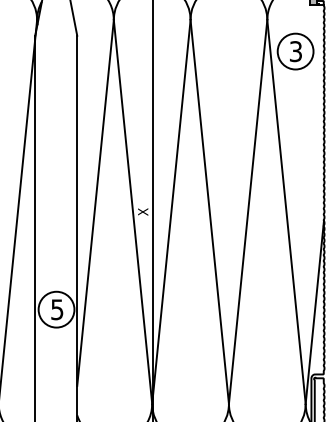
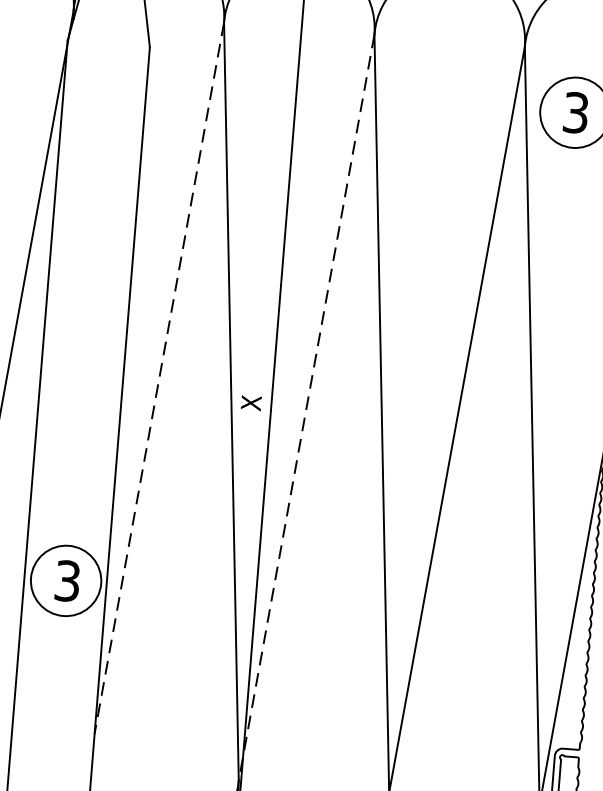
line: (95, 203) -> (159, 378), solid -> dashed
line: (171, 212) -> (306, 408), solid -> dashed
text: (57, 309) -> (68, 580), 5 -> 3

